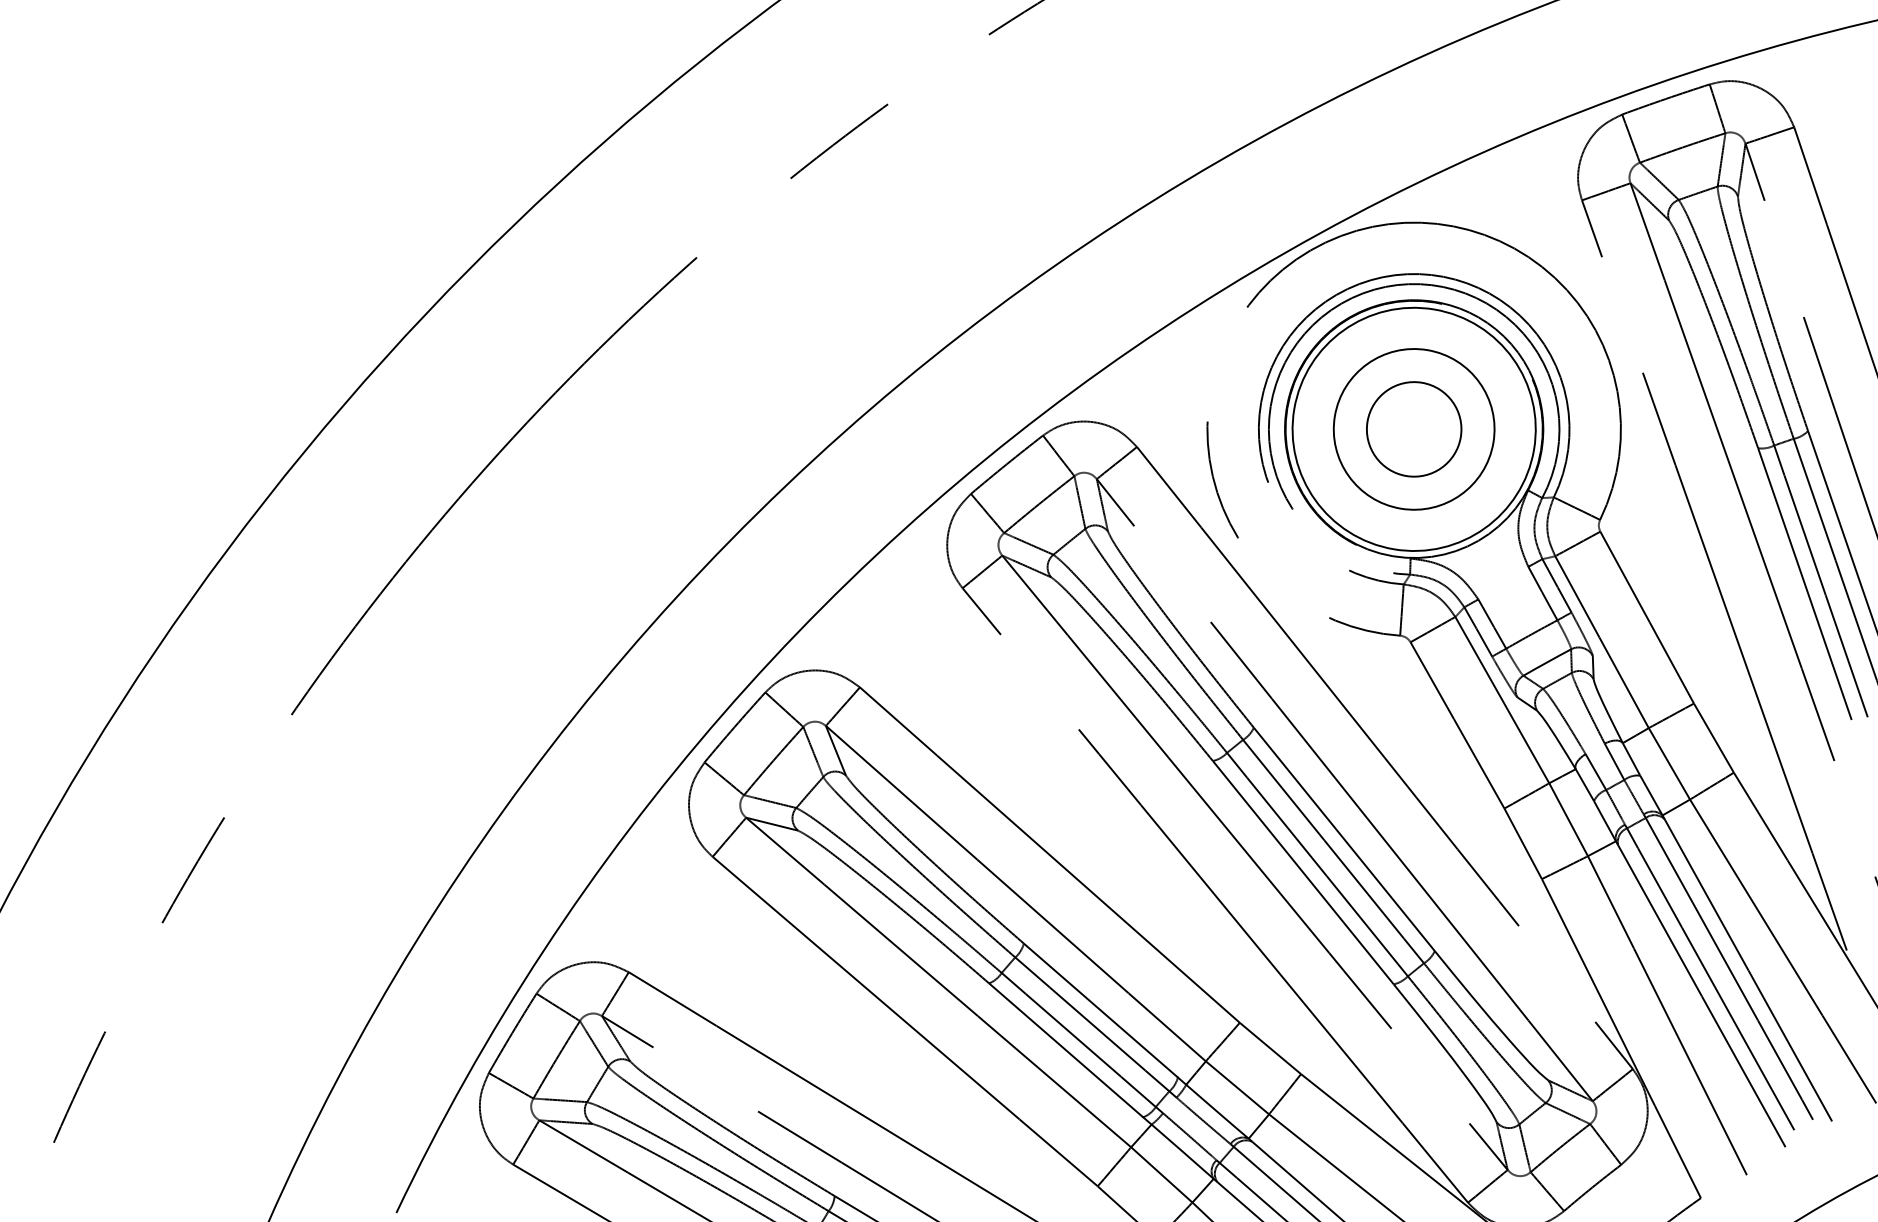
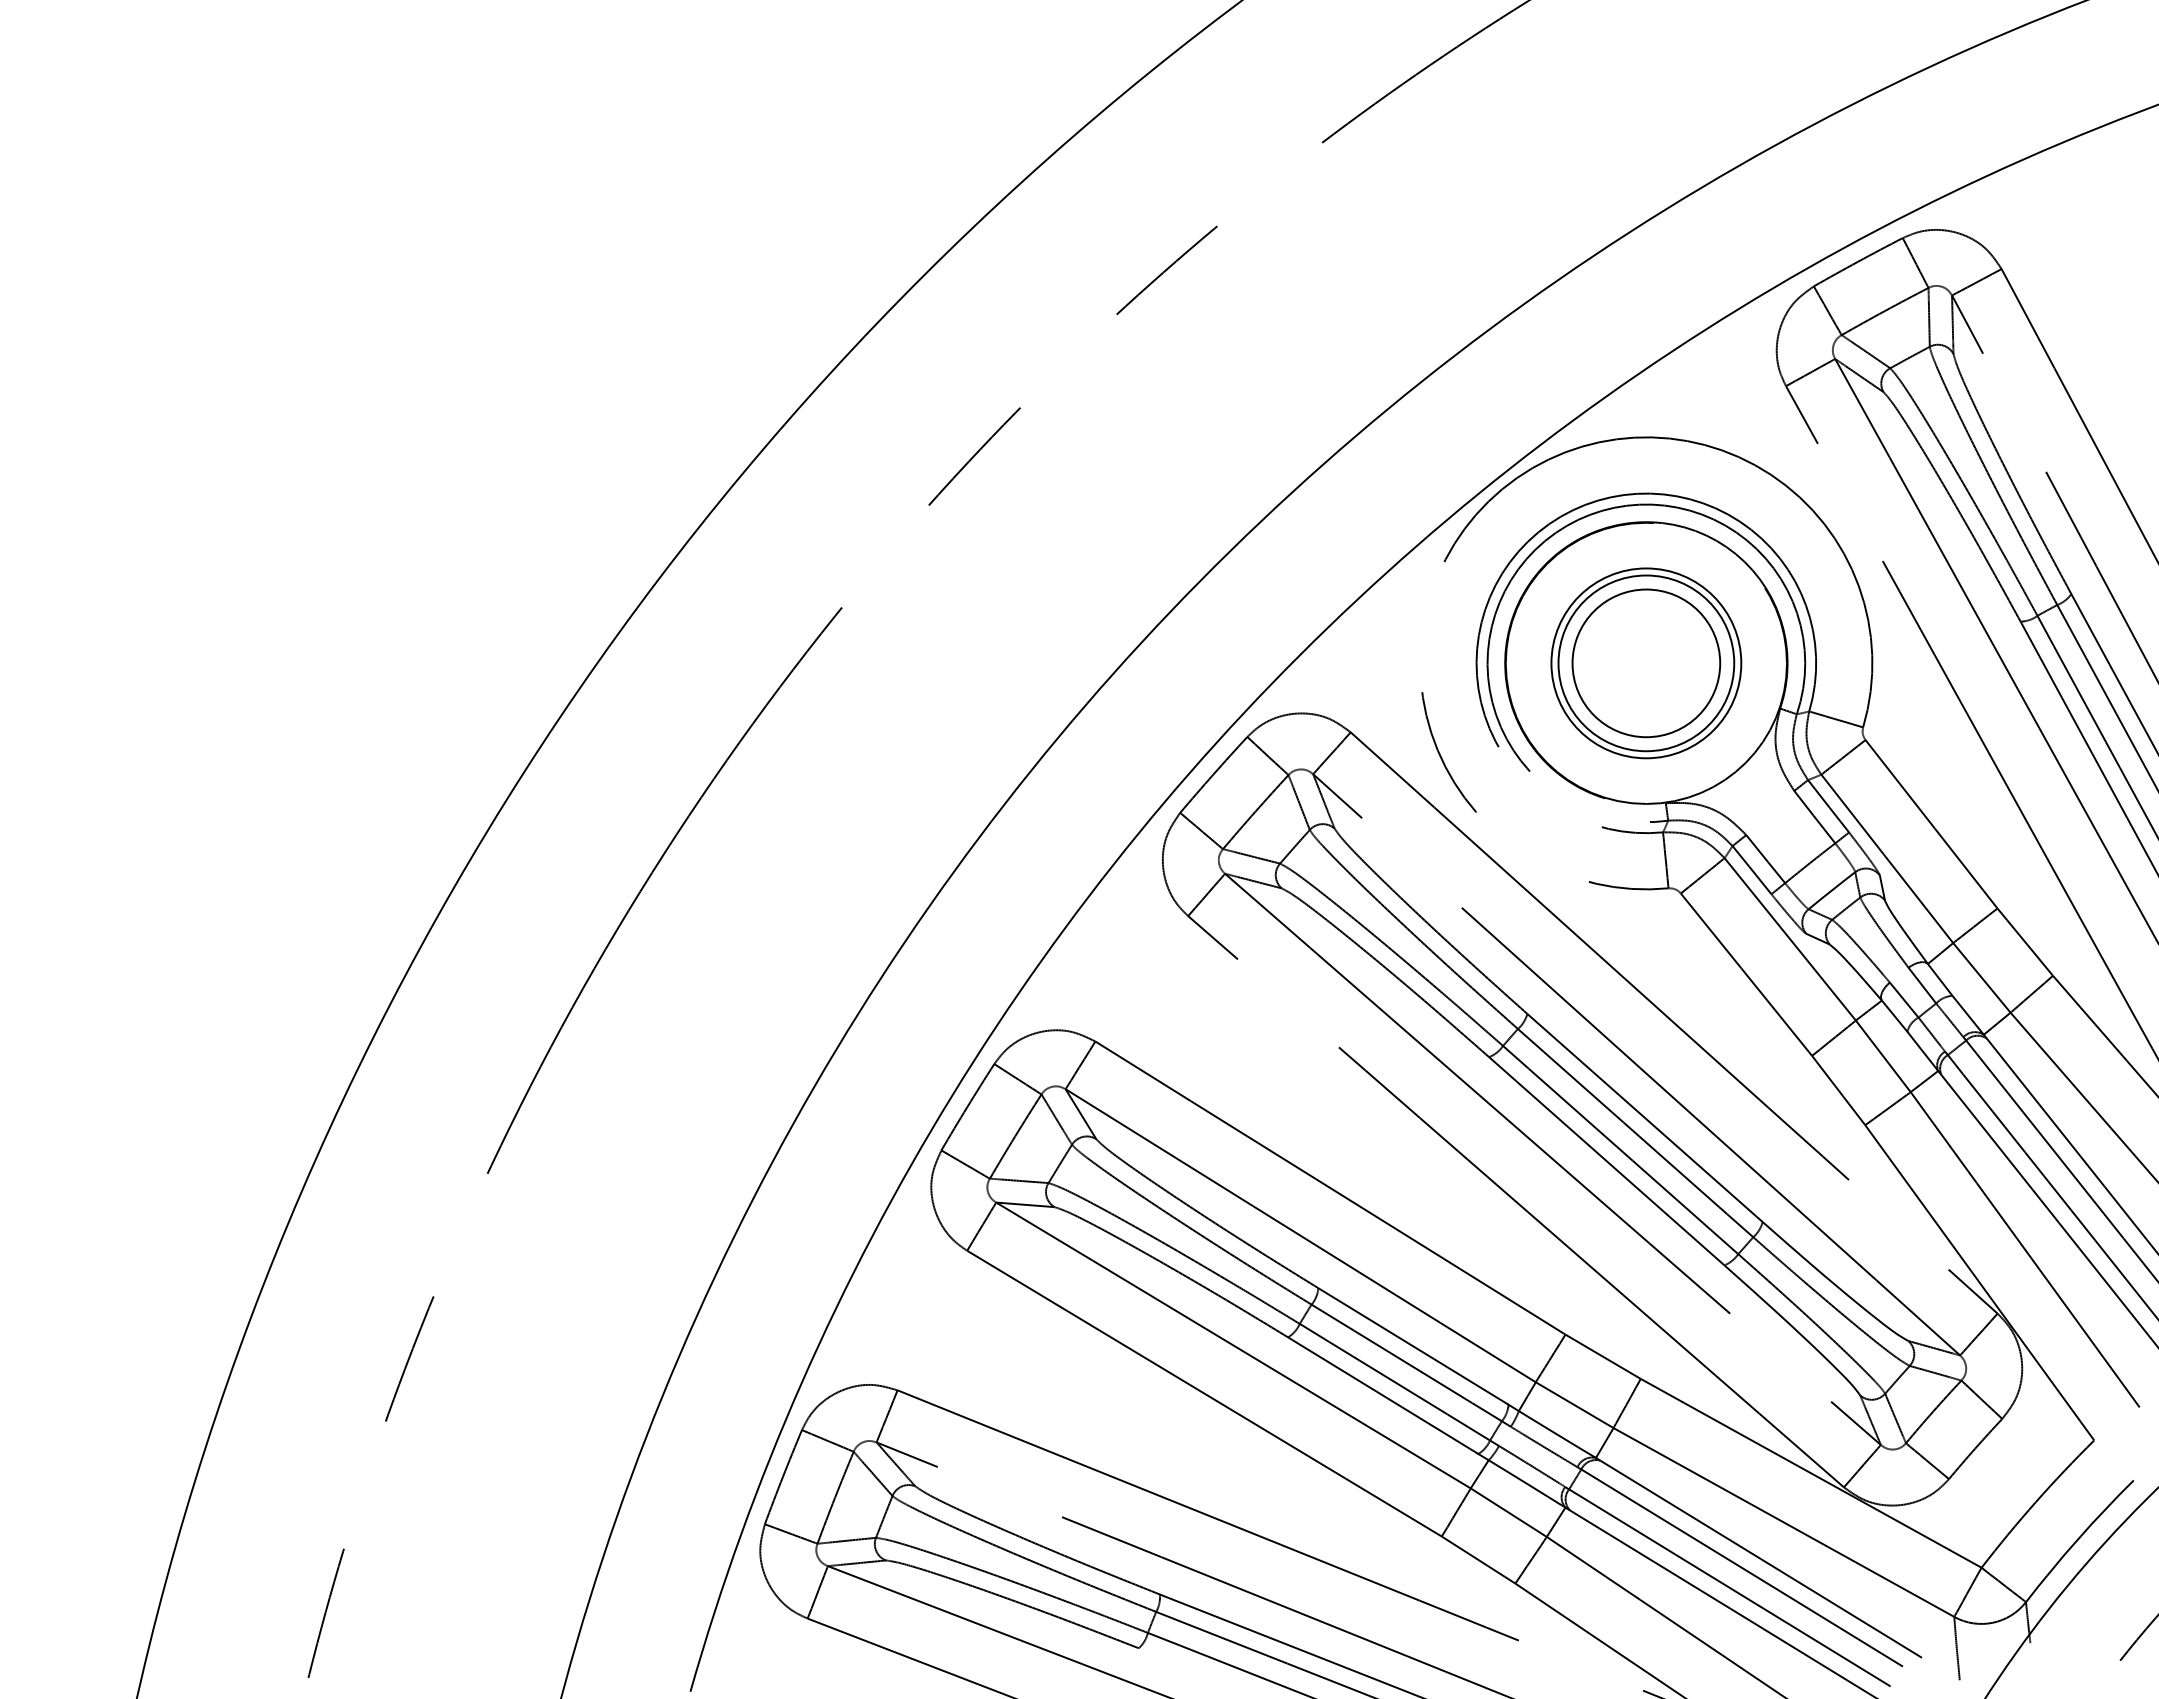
circle: (1414, 429) -> (1646, 663), size x0.71
circle: (1414, 429) -> (1646, 663), size x1.43

